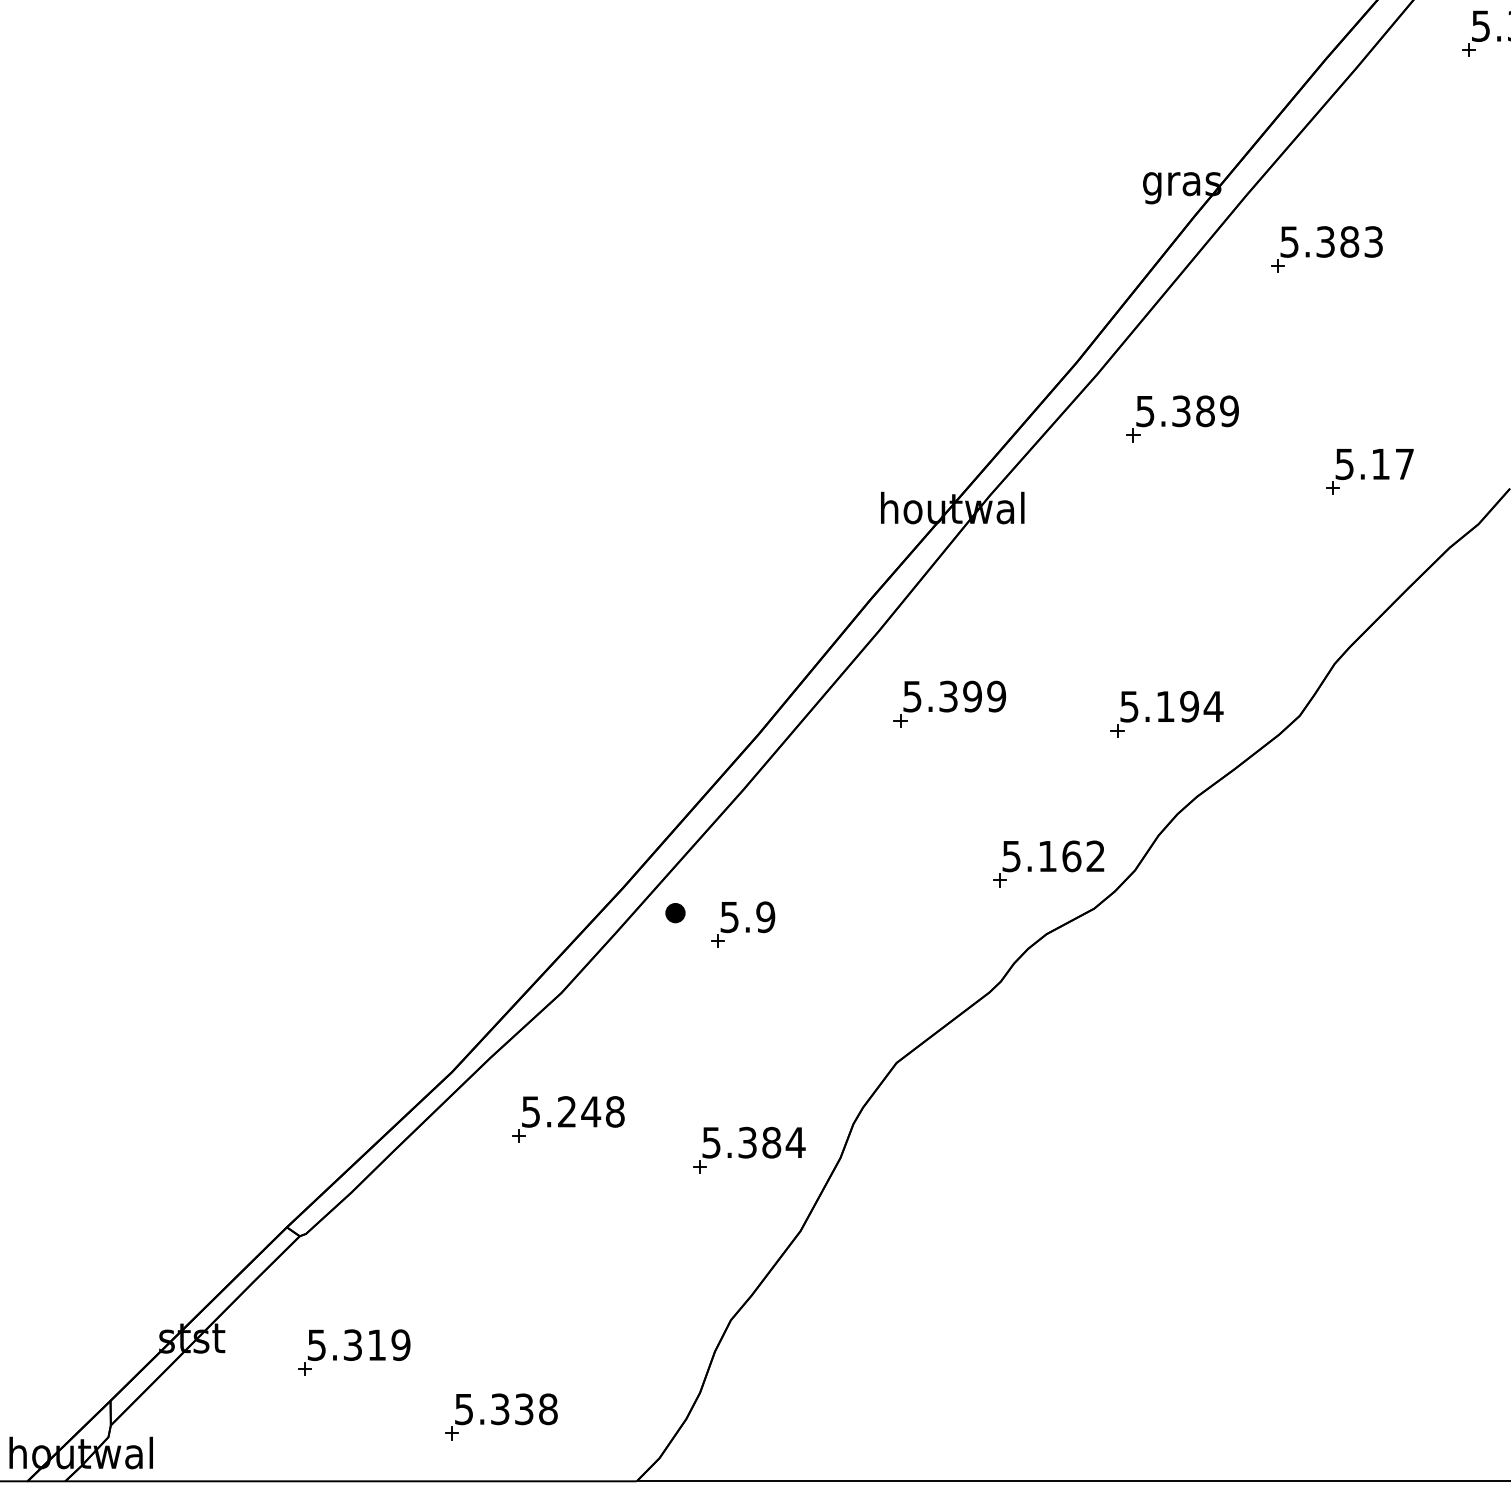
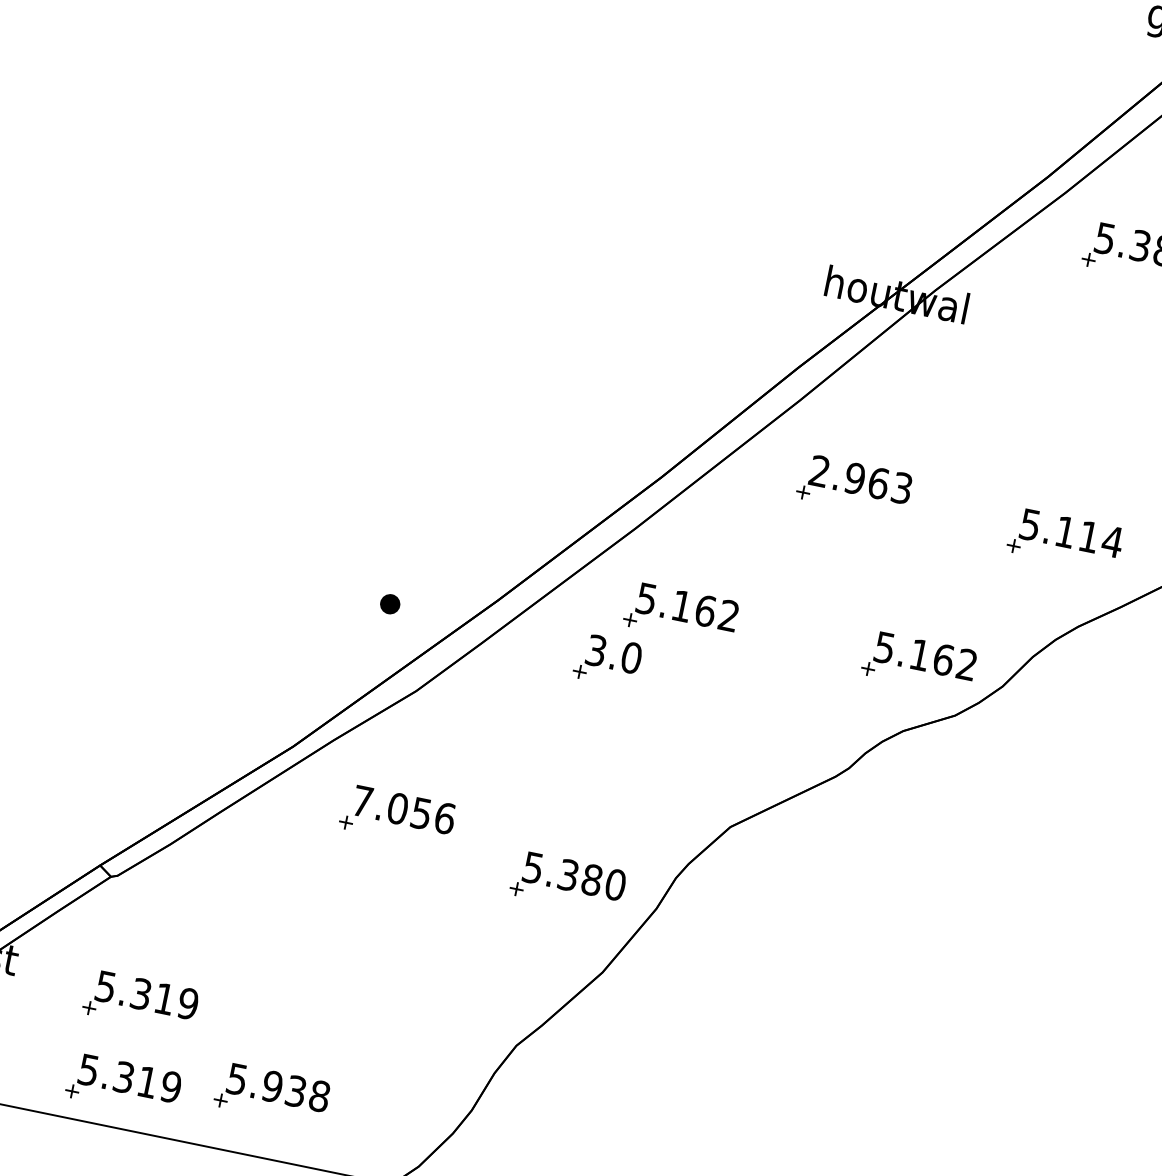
text: (954, 696) -> (860, 479), 5.399 -> 2.963
text: (1189, 706) -> (1089, 536), 5.194 -> 5.114
part: (805, 863) -> (681, 613), added
part: (675, 913) -> (390, 604), moved
text: (748, 917) -> (614, 654), 5.9 -> 3.0
text: (573, 1111) -> (404, 809), 5.248 -> 7.056
text: (795, 1142) -> (615, 884), 5.384 -> 5.380
text: (499, 1409) -> (271, 1086), 5.338 -> 5.938
part: (354, 1437) -> (124, 1084), added

